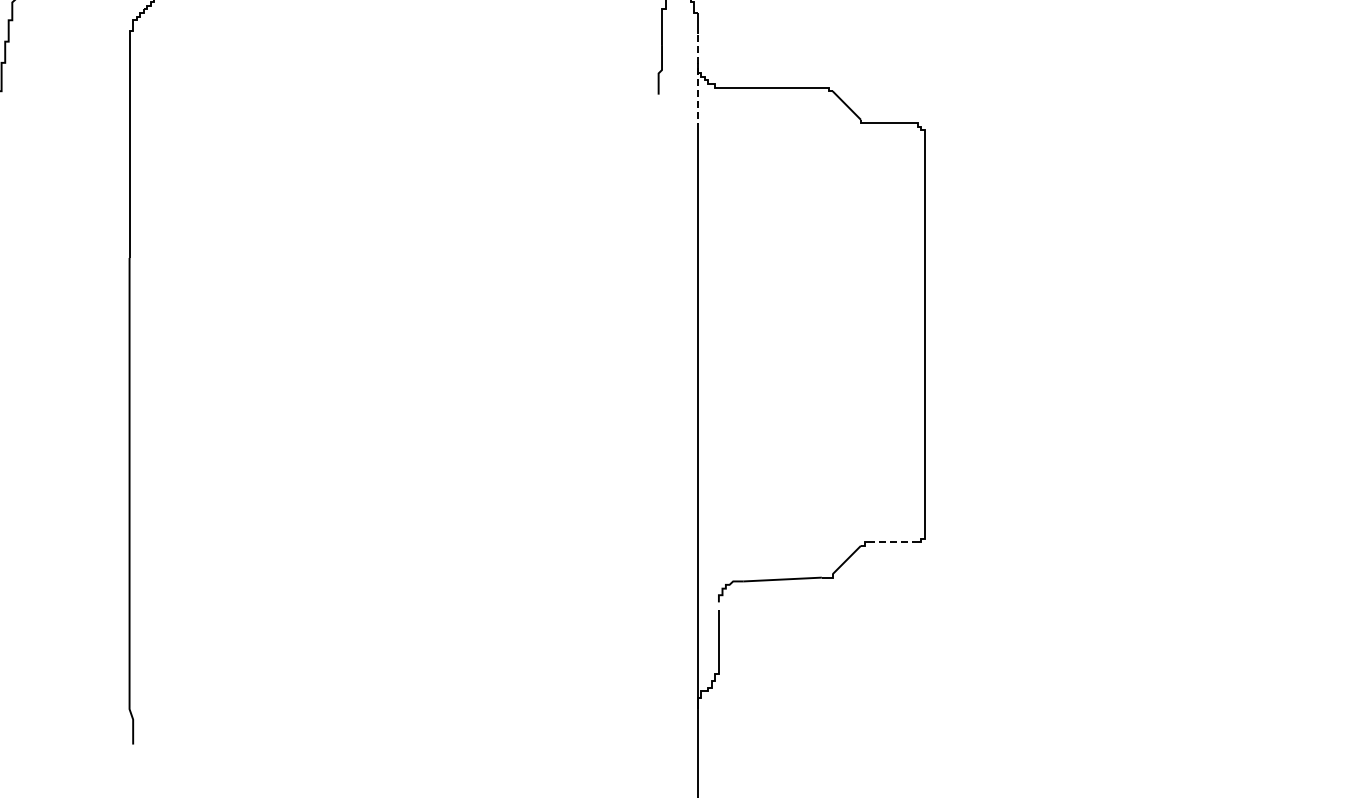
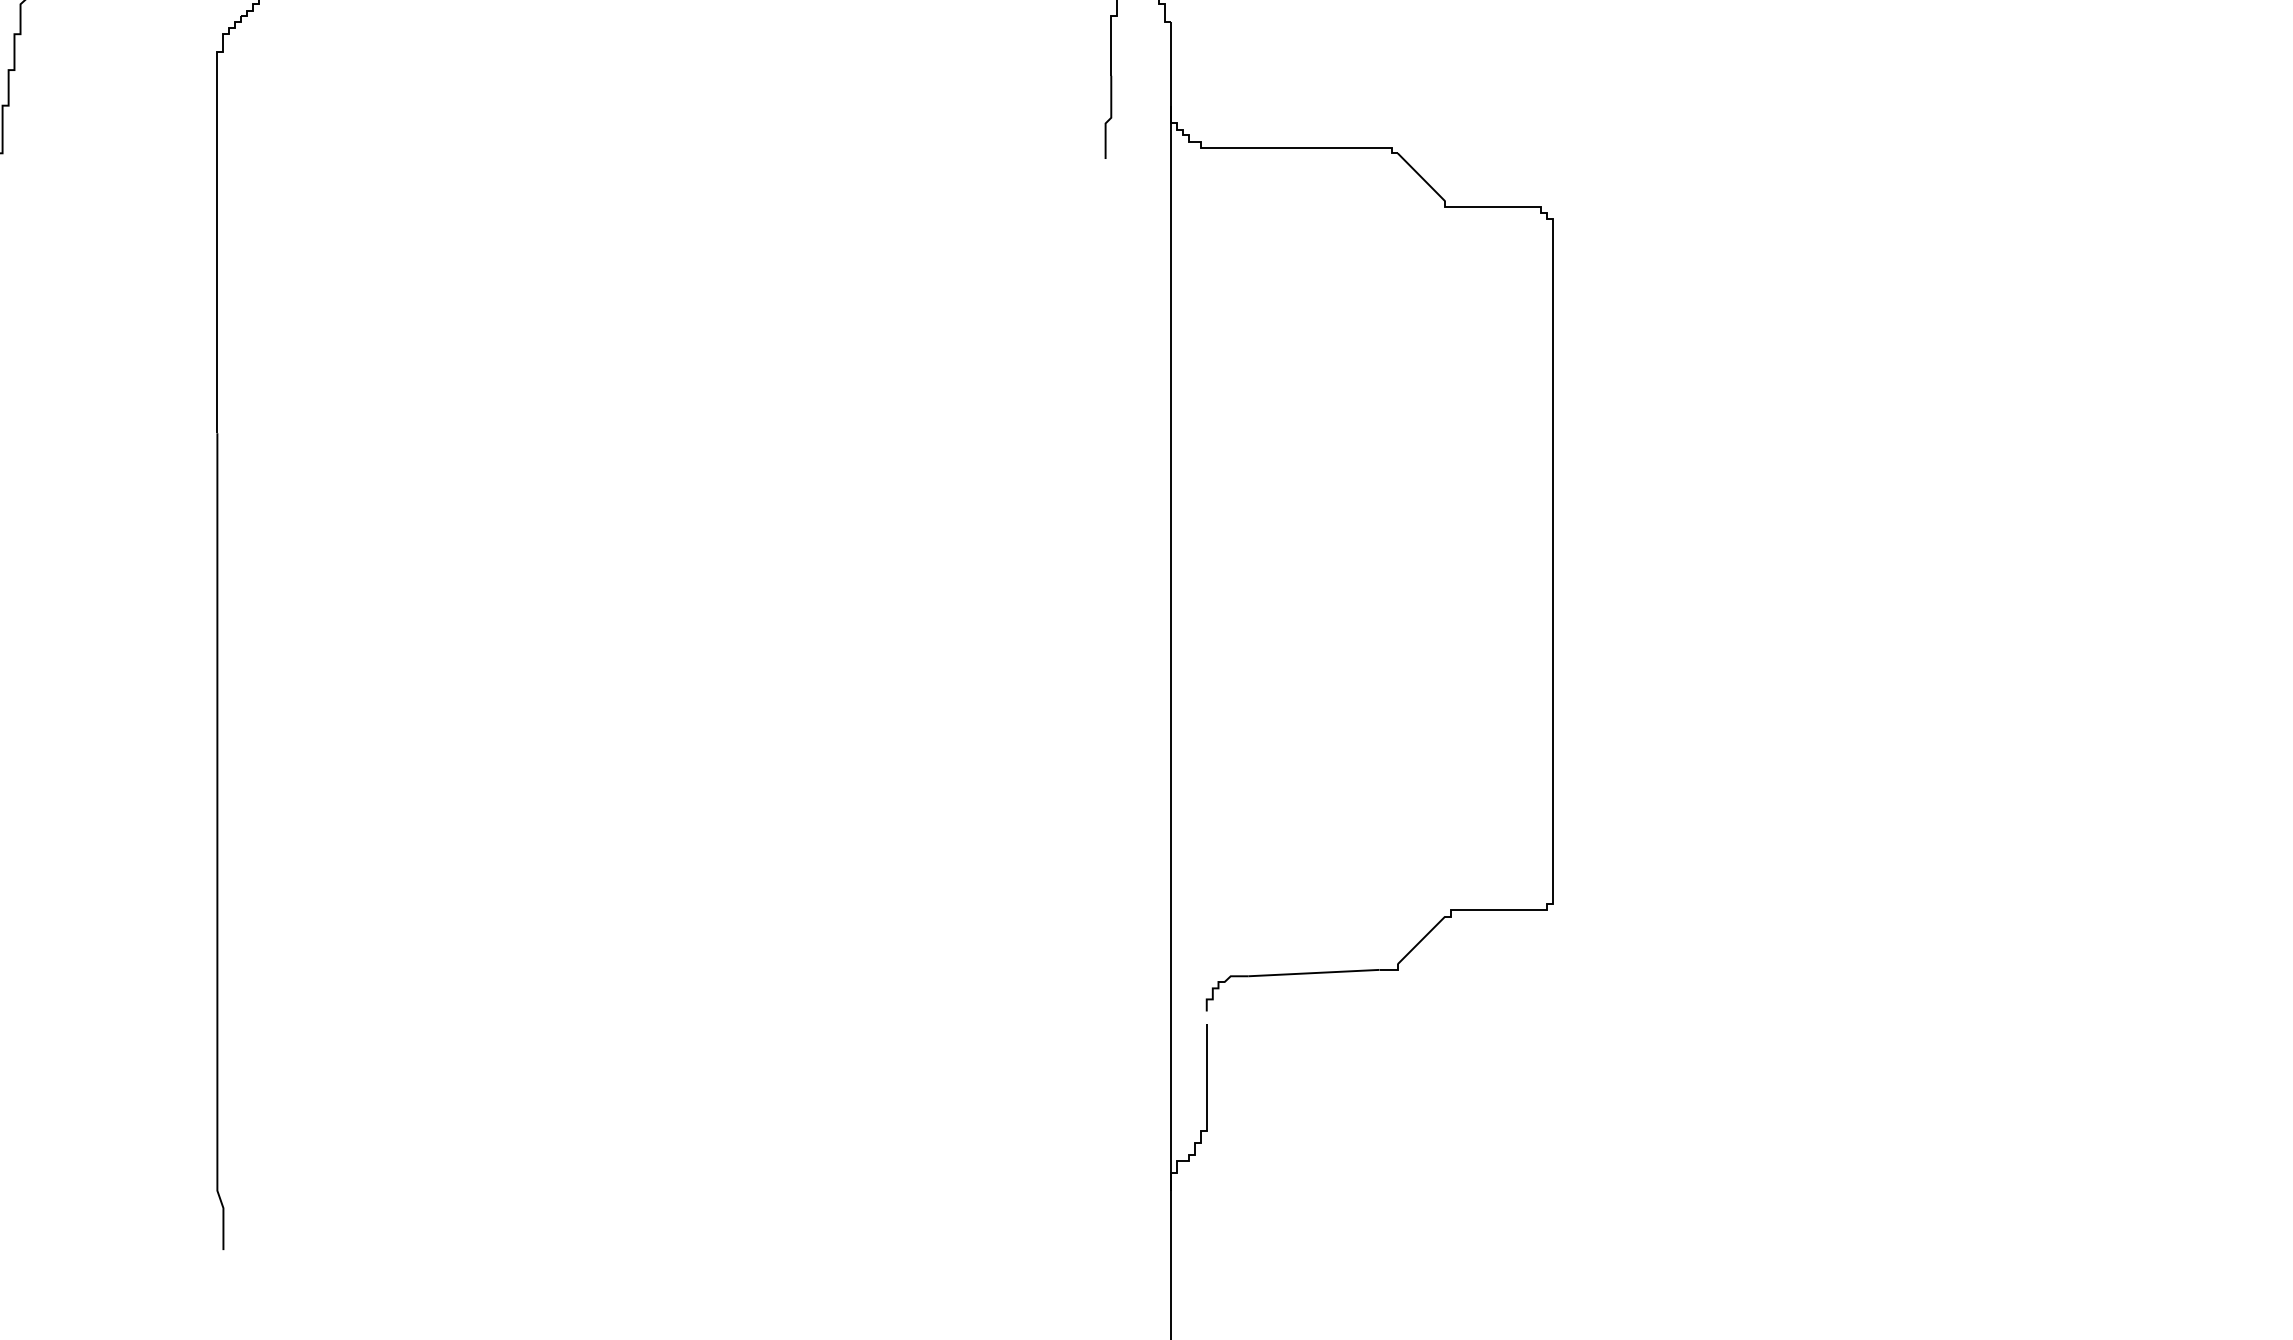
line: (697, 82) -> (1170, 138), dashed -> solid
line: (891, 542) -> (1496, 910), dashed -> solid

